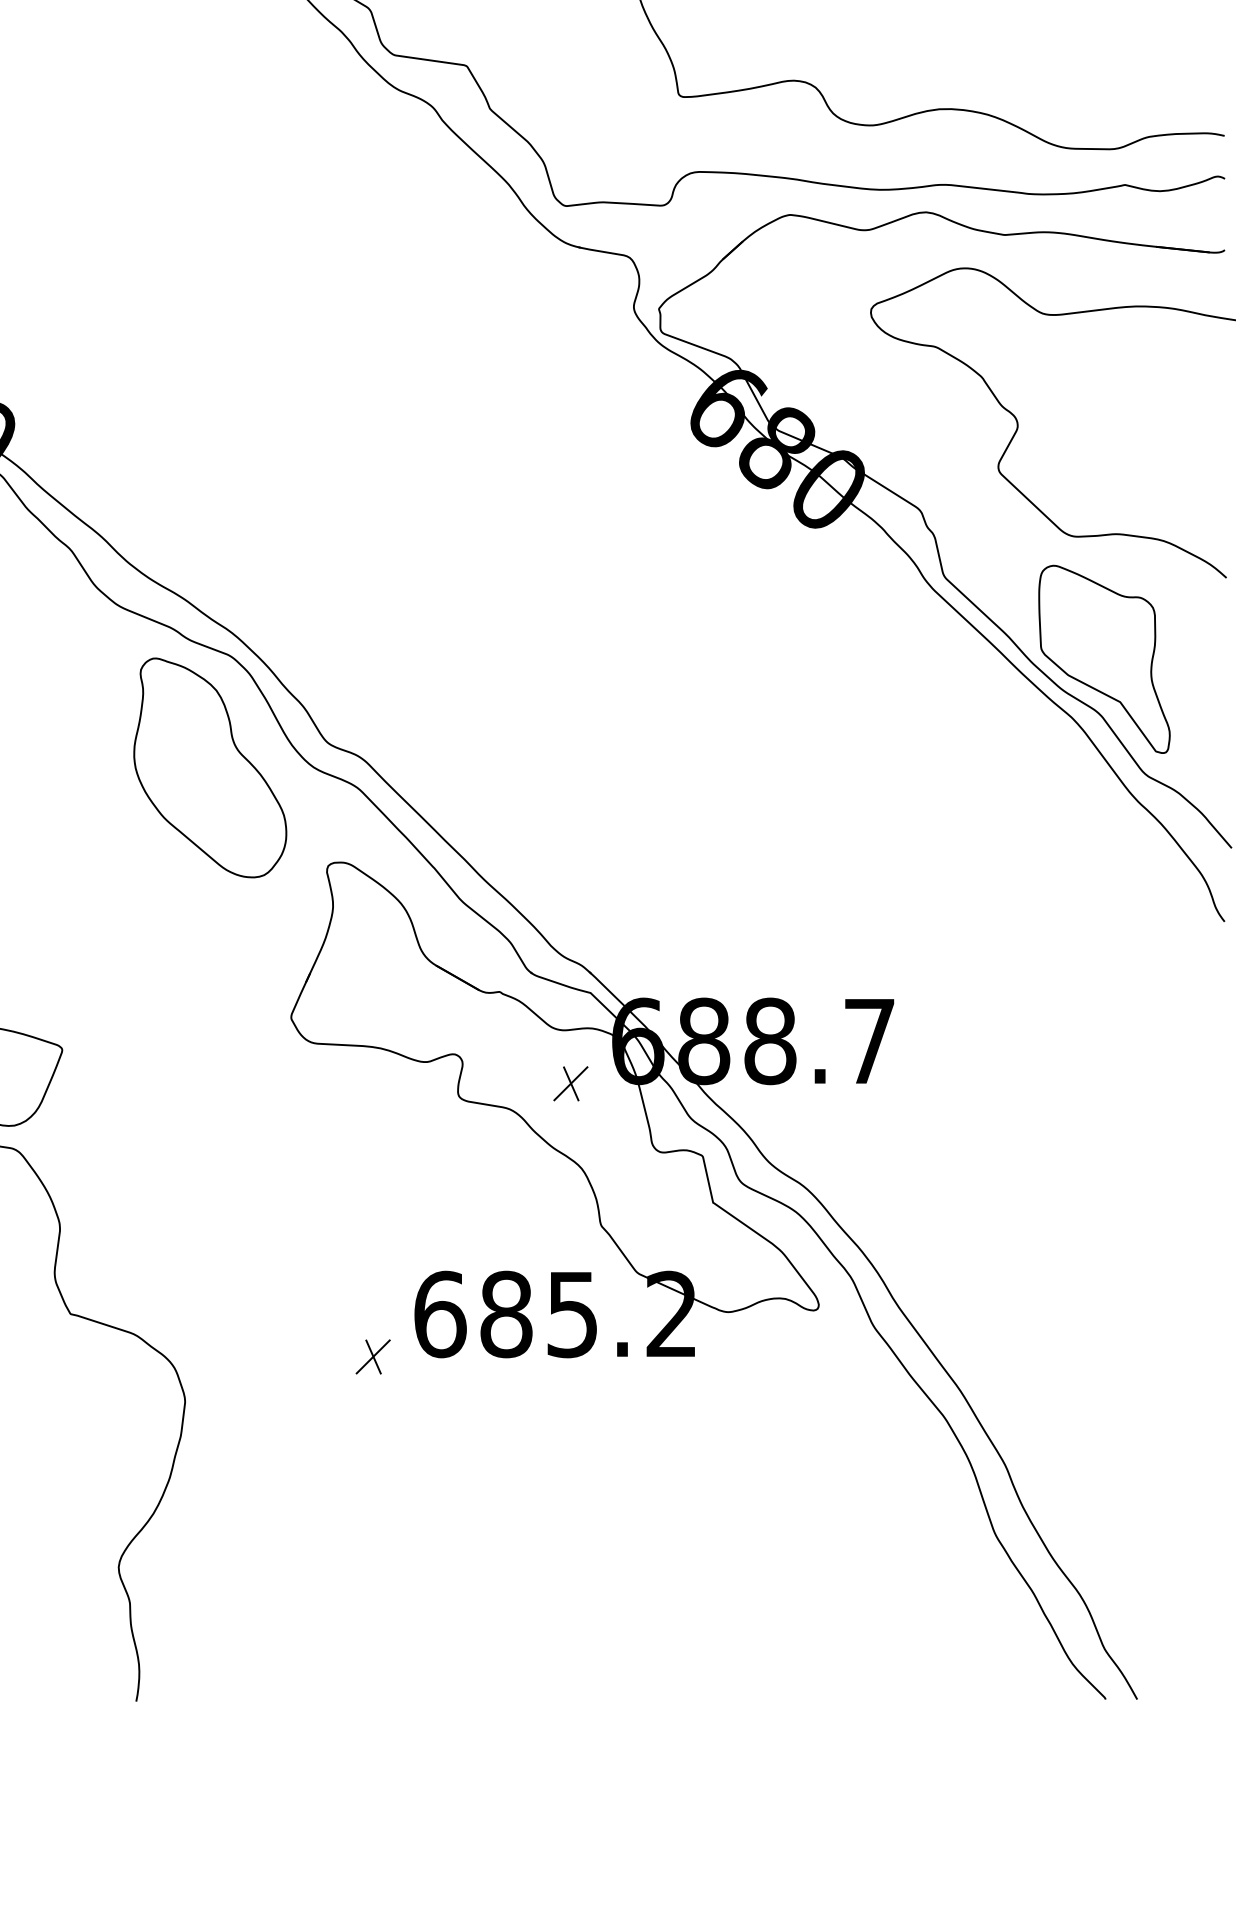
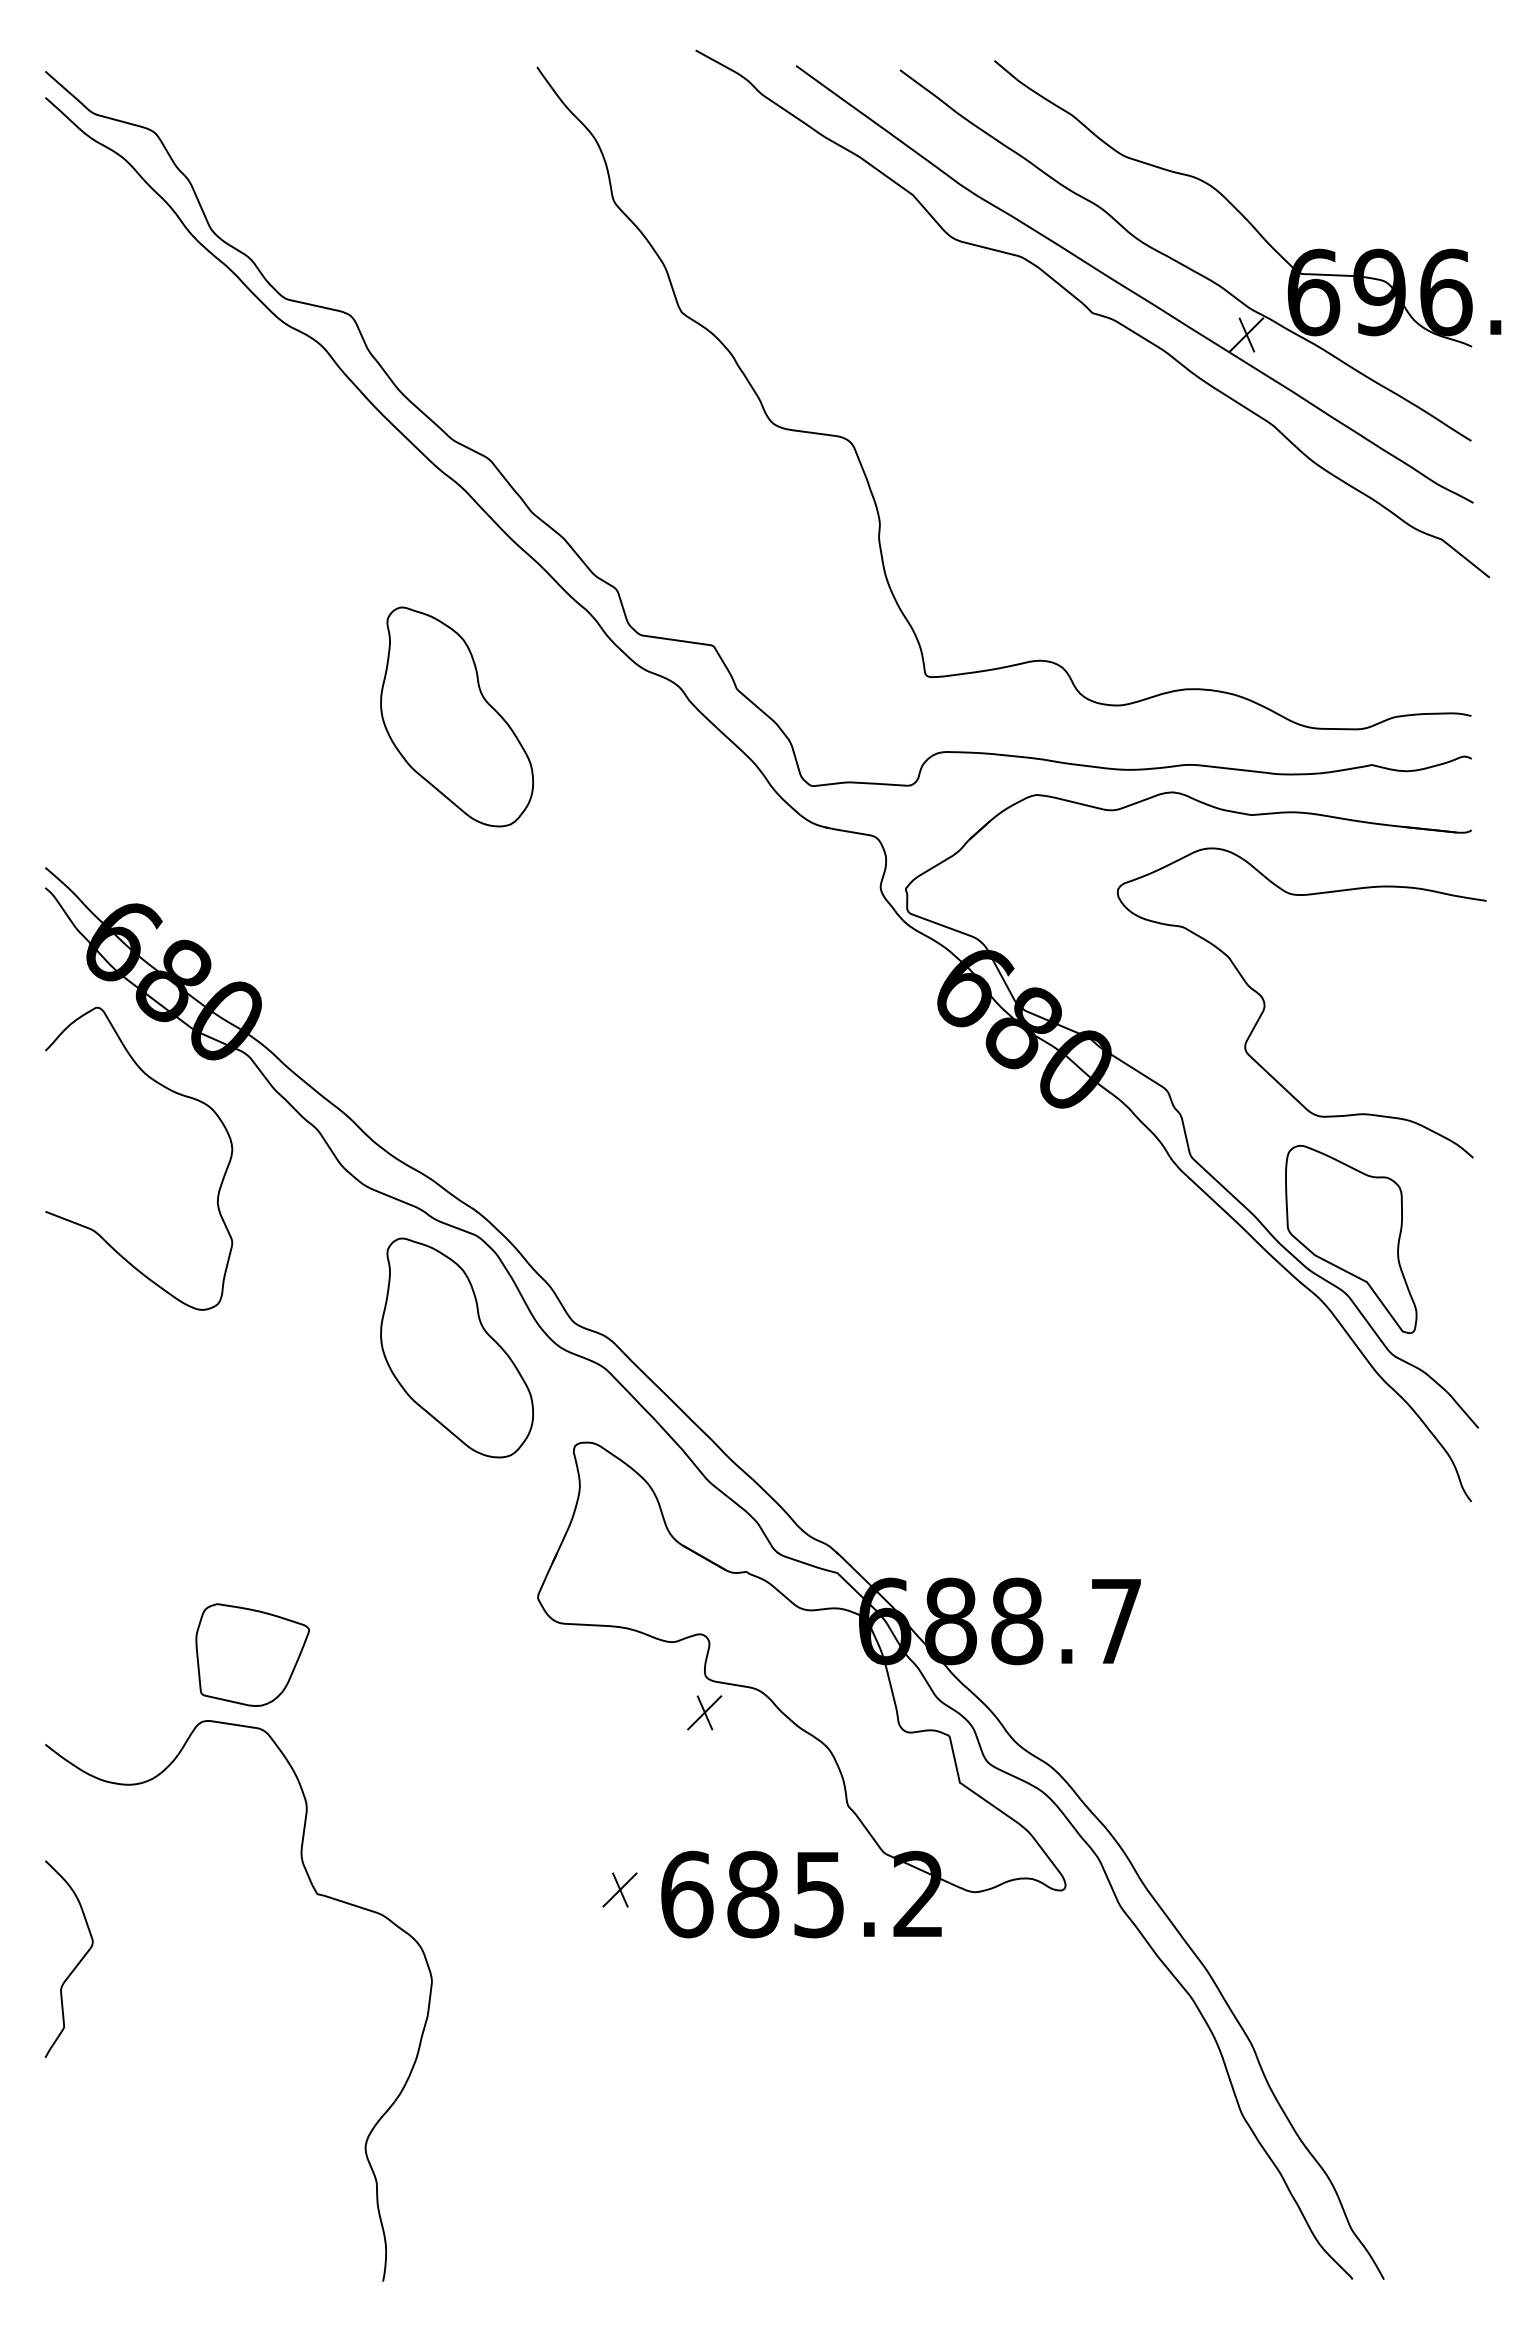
part: (209, 136) -> (456, 716), added
part: (570, 1083) -> (704, 1712), moved
part: (372, 1356) -> (619, 1889), moved

